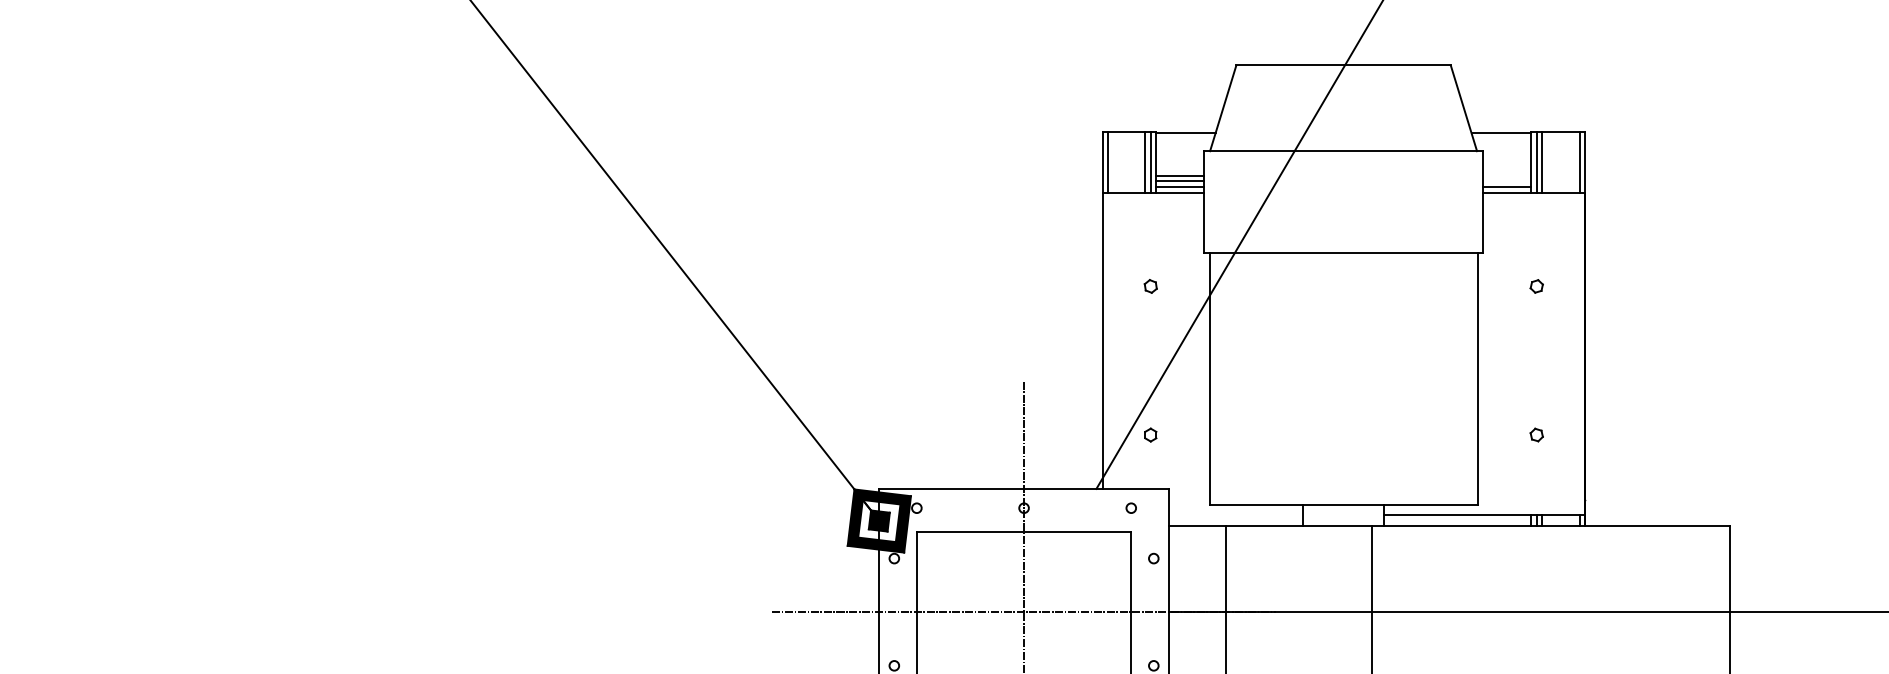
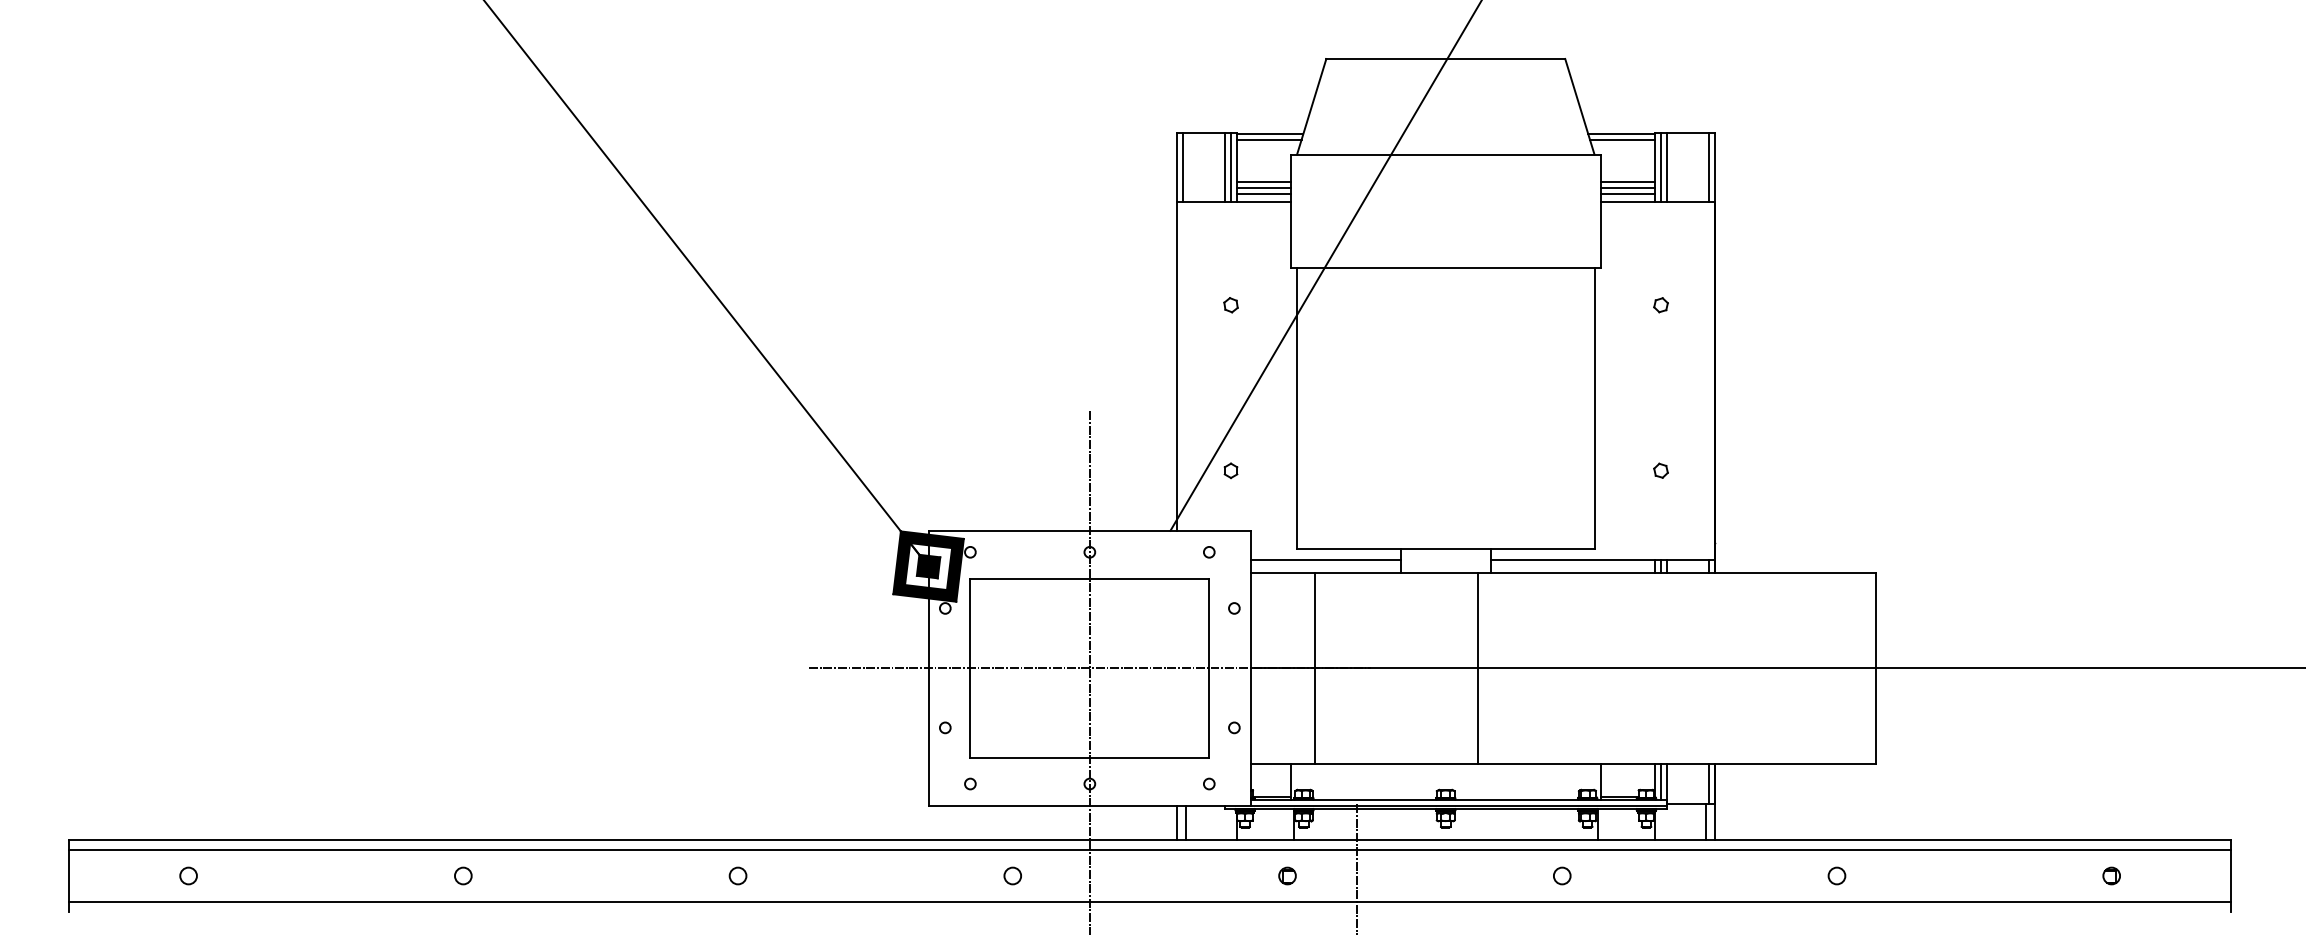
line: (1185, 138) -> (1269, 140), added
line: (1502, 138) -> (1622, 140), added
line: (1507, 176) -> (1628, 182), added
line: (1507, 180) -> (1628, 187), added
line: (1236, 514) -> (1326, 559), added

